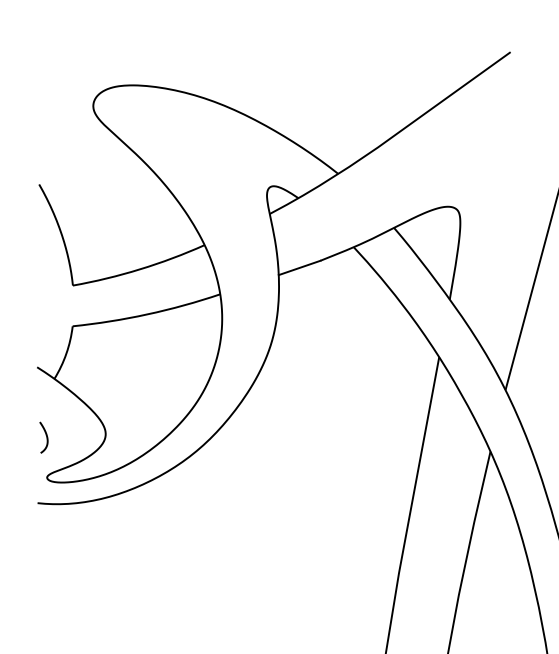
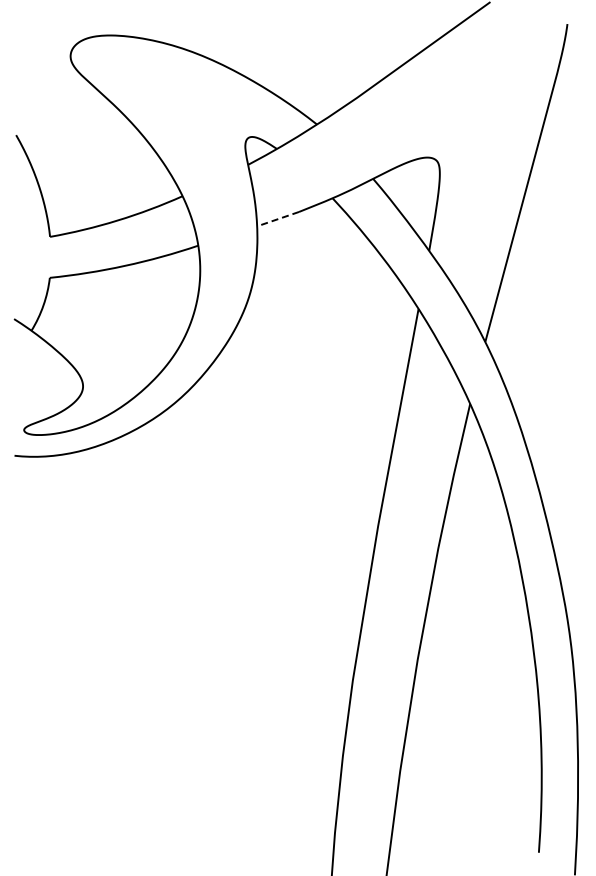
line: (298, 268) -> (277, 219), solid -> dashed
curve: (45, 435) -> (22, 387), removed

